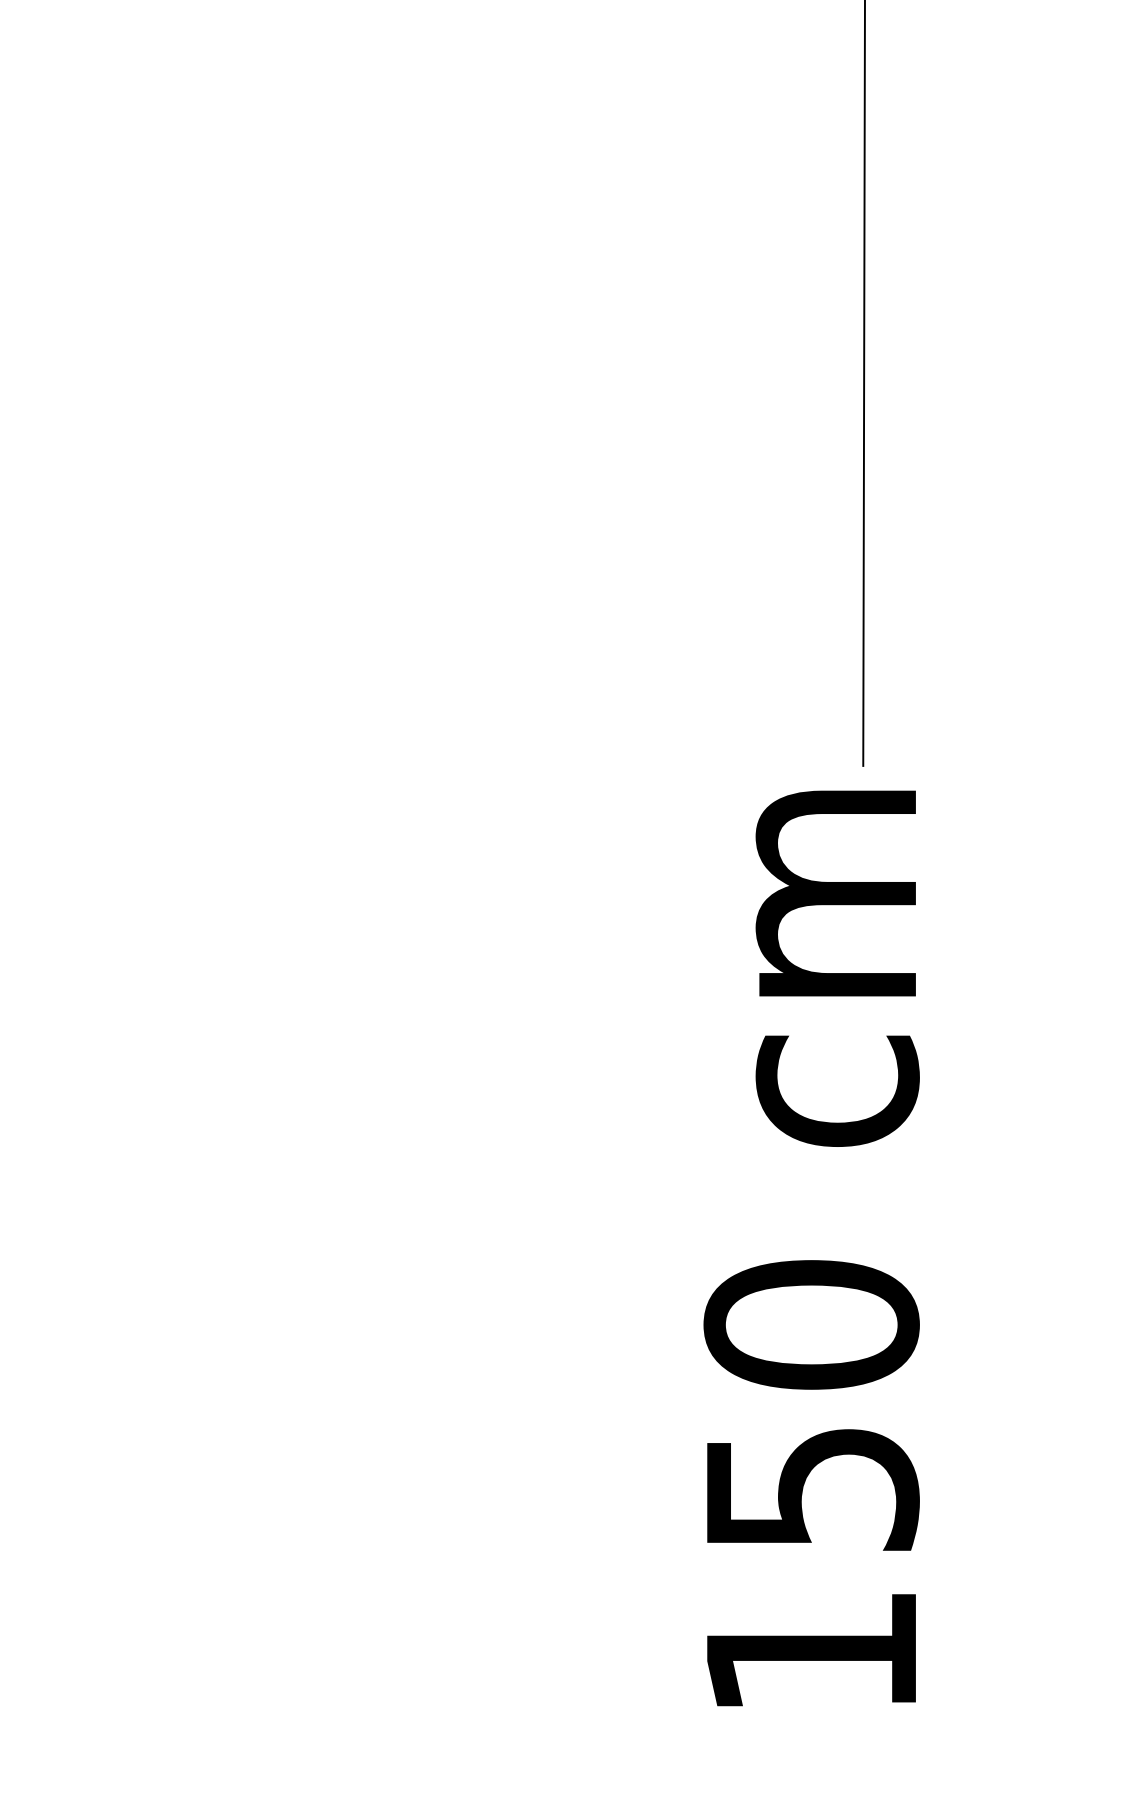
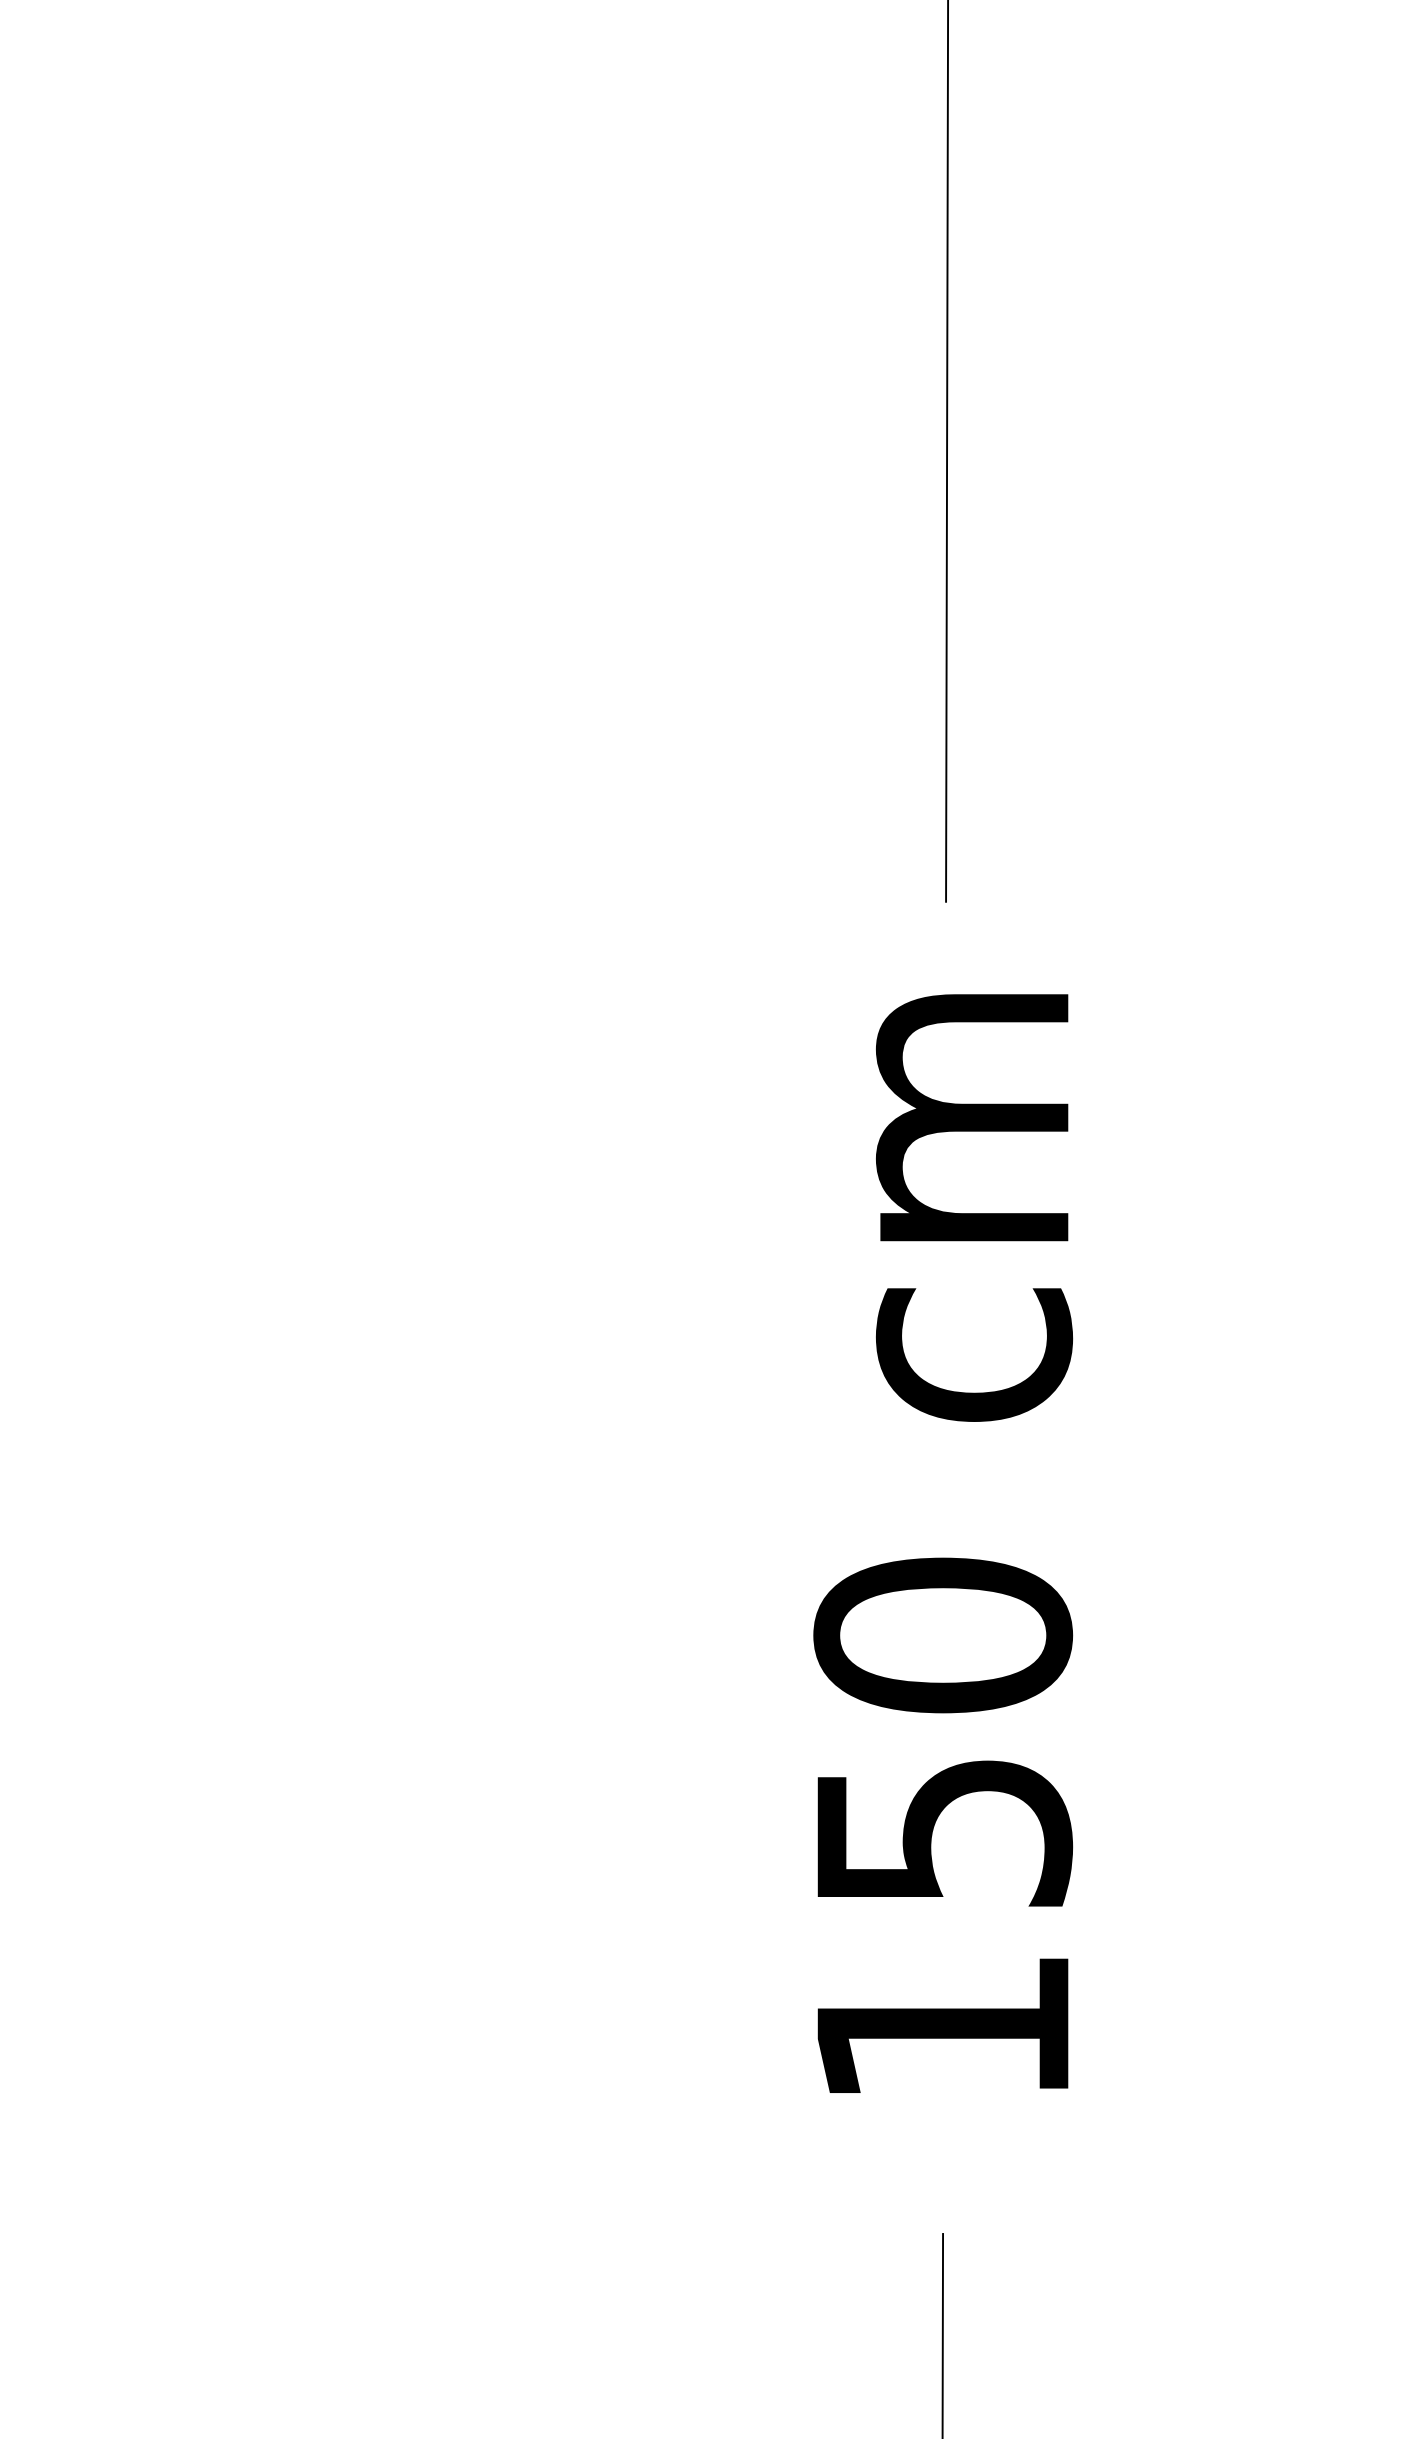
text: (811, 1248) -> (943, 1543), moved

